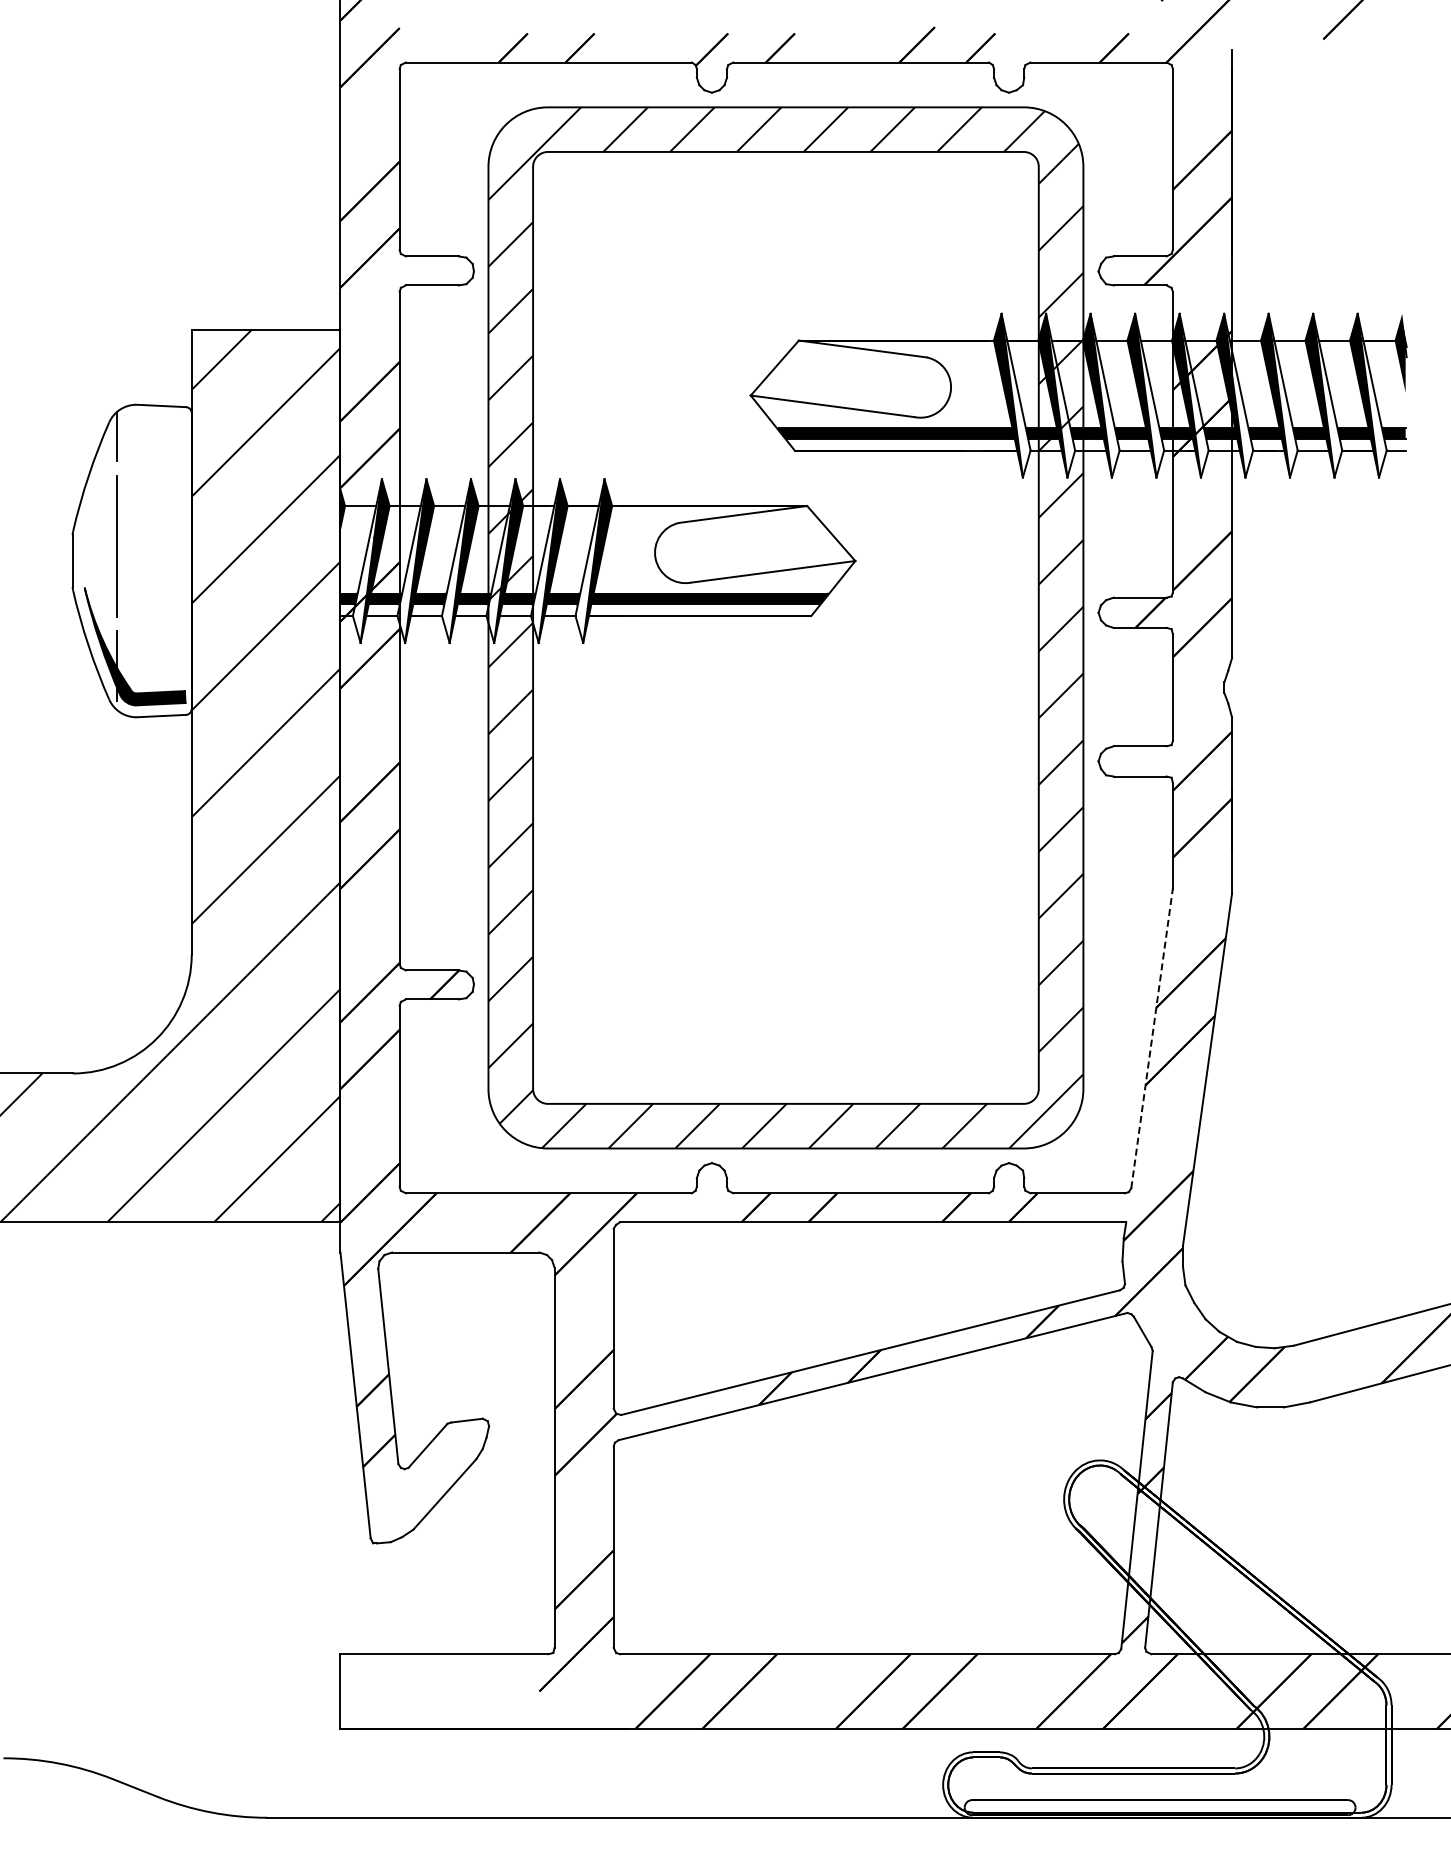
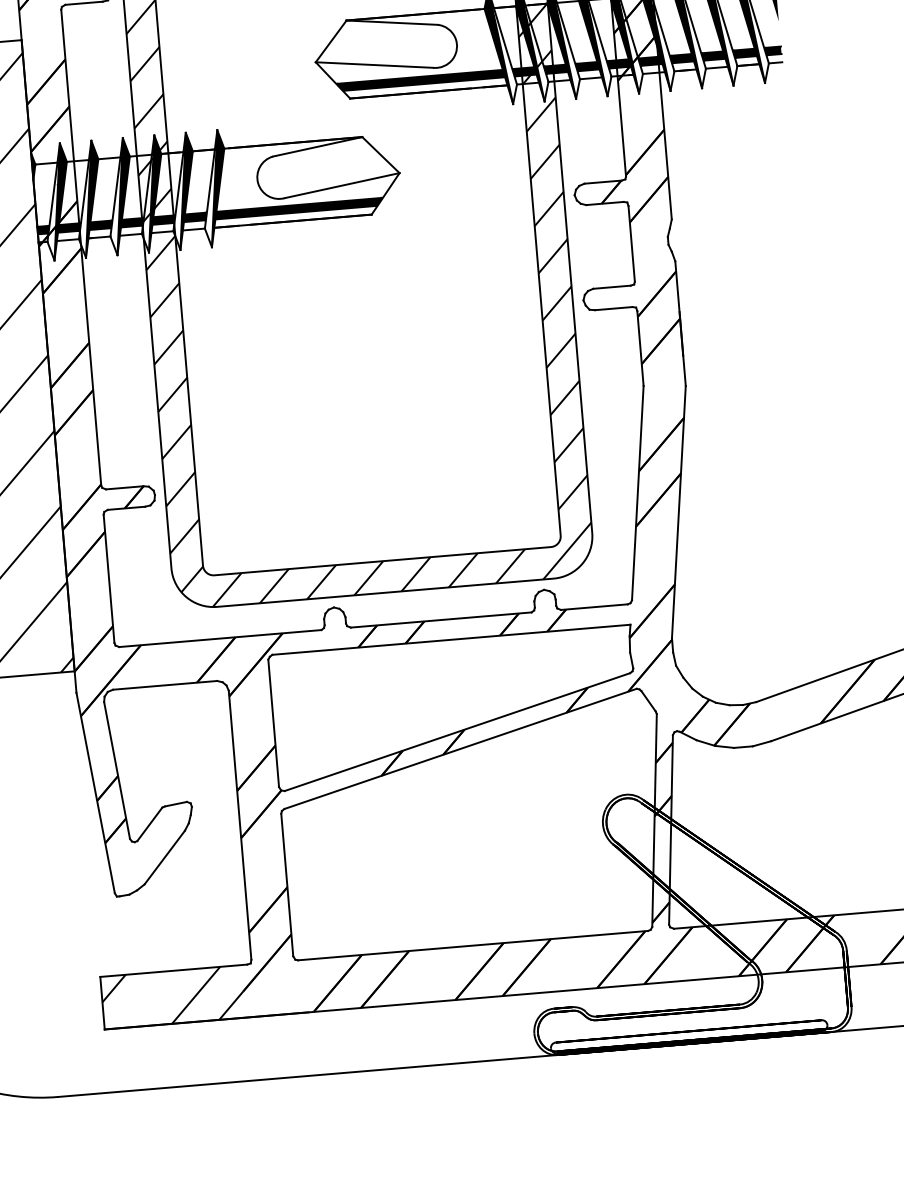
line: (1152, 1037) -> (638, 492), dashed -> solid
hatch: (439, 1691) -> (172, 997), added

